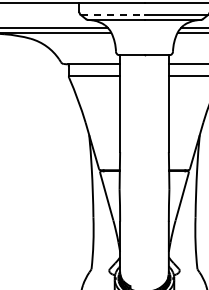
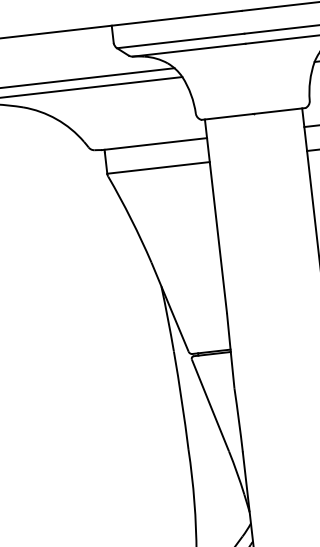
line: (112, 14) -> (180, 40), dashed -> solid

